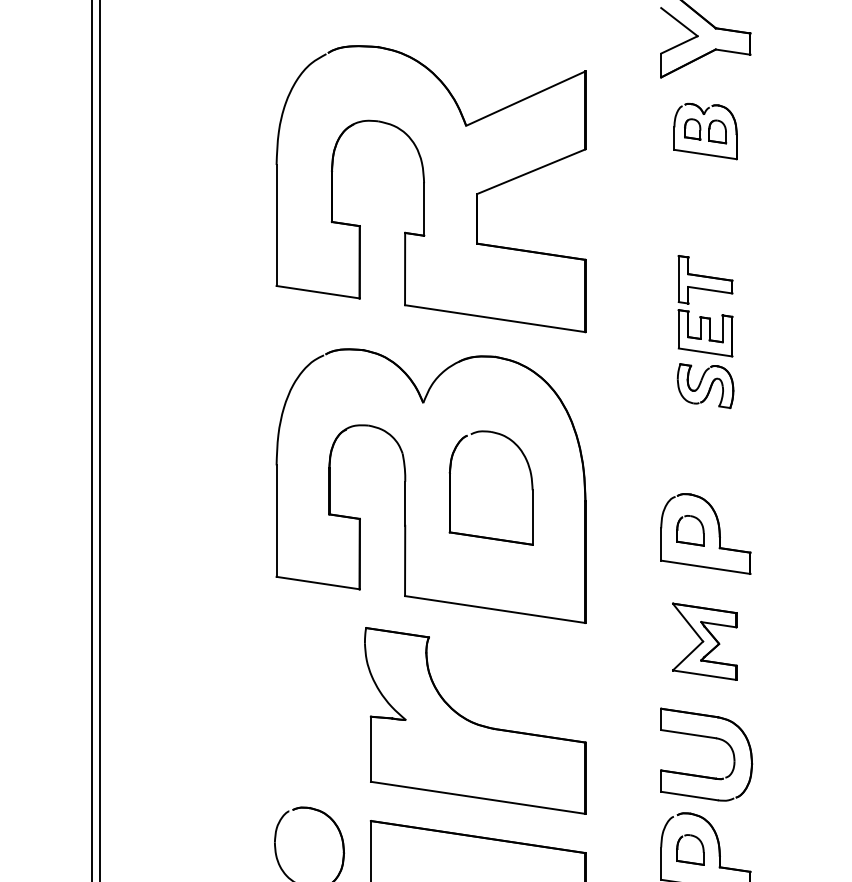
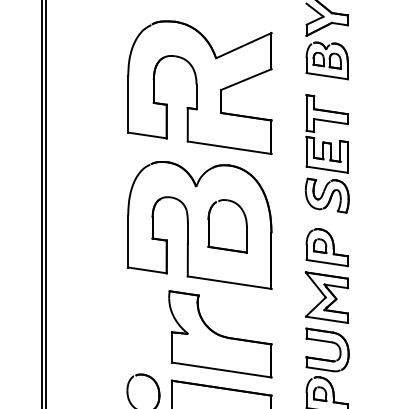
part: (704, 130) -> (326, 60), size x1.43
part: (704, 331) -> (326, 153), size x1.67
part: (704, 641) -> (326, 297), size x1.43

